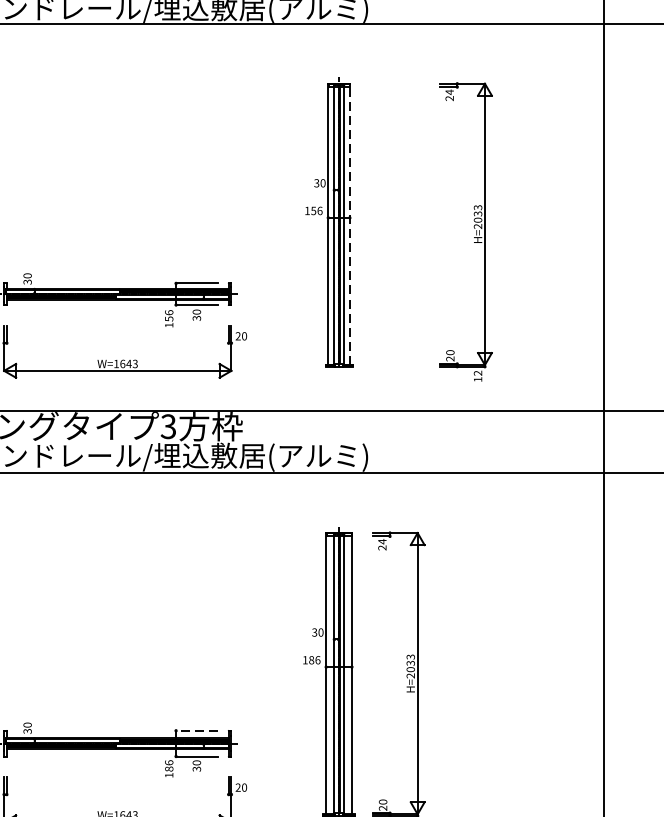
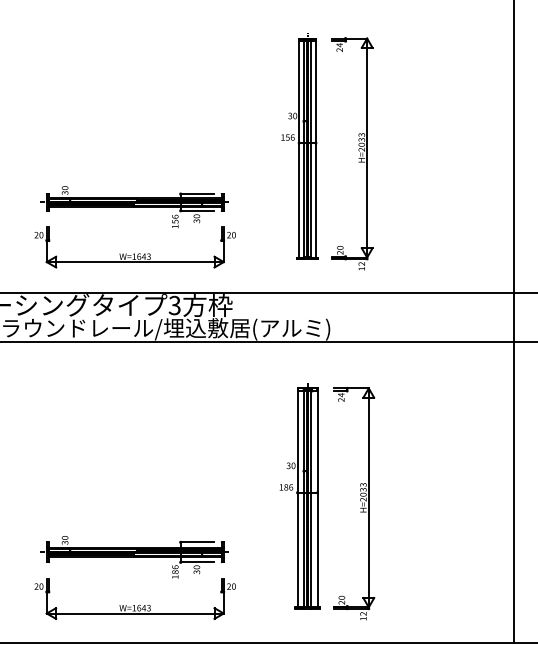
line: (350, 224) -> (316, 148), dashed -> solid
part: (473, 227) -> (358, 150), moved
line: (196, 730) -> (196, 542), dashed -> solid

